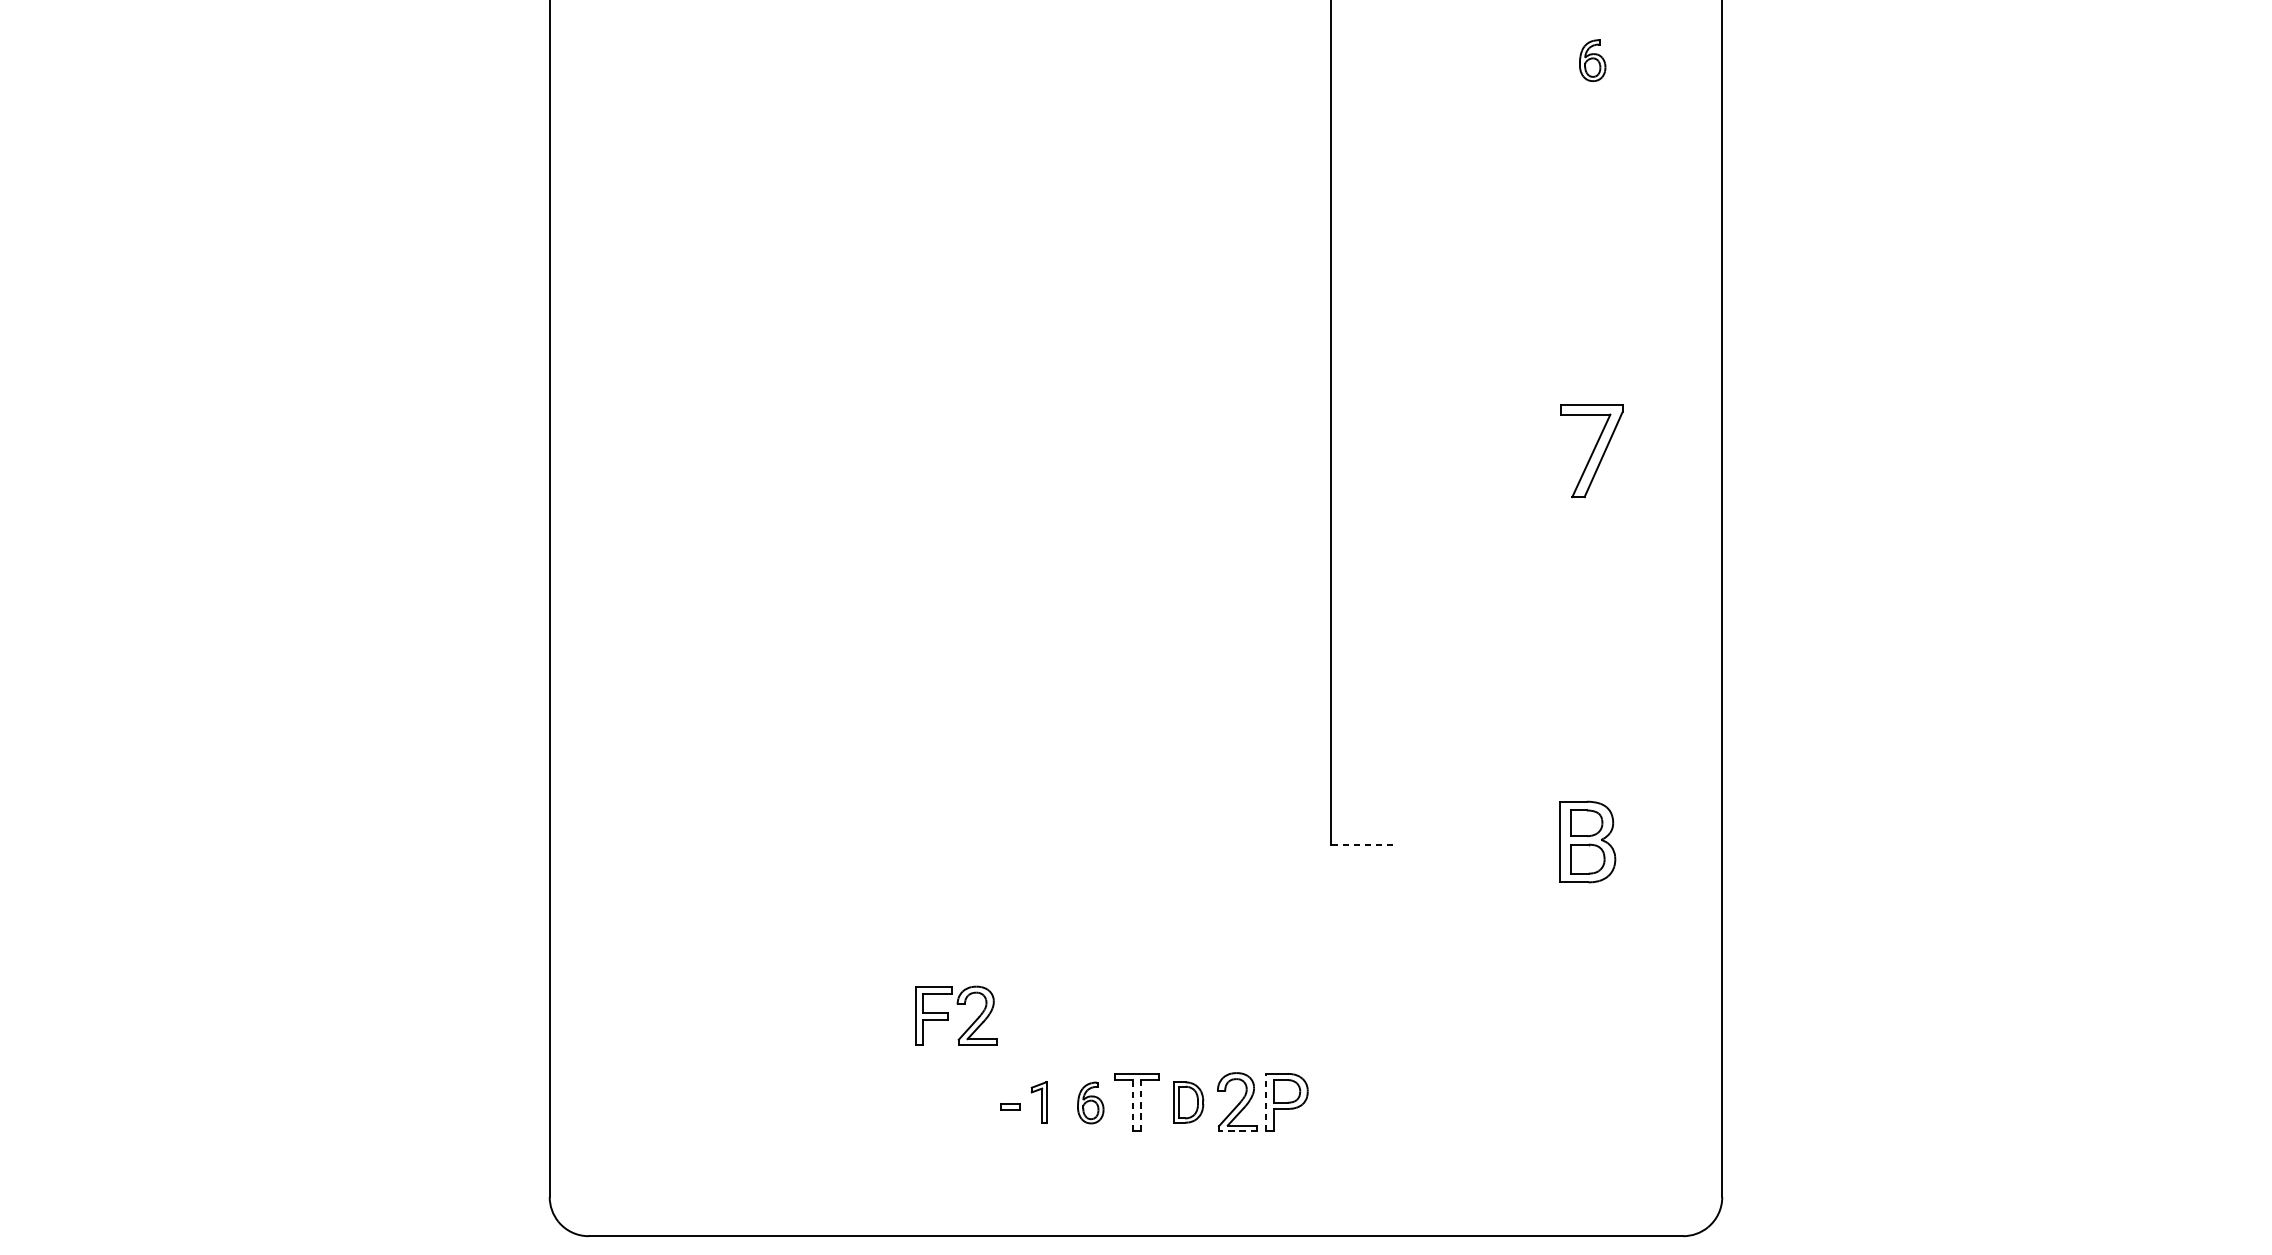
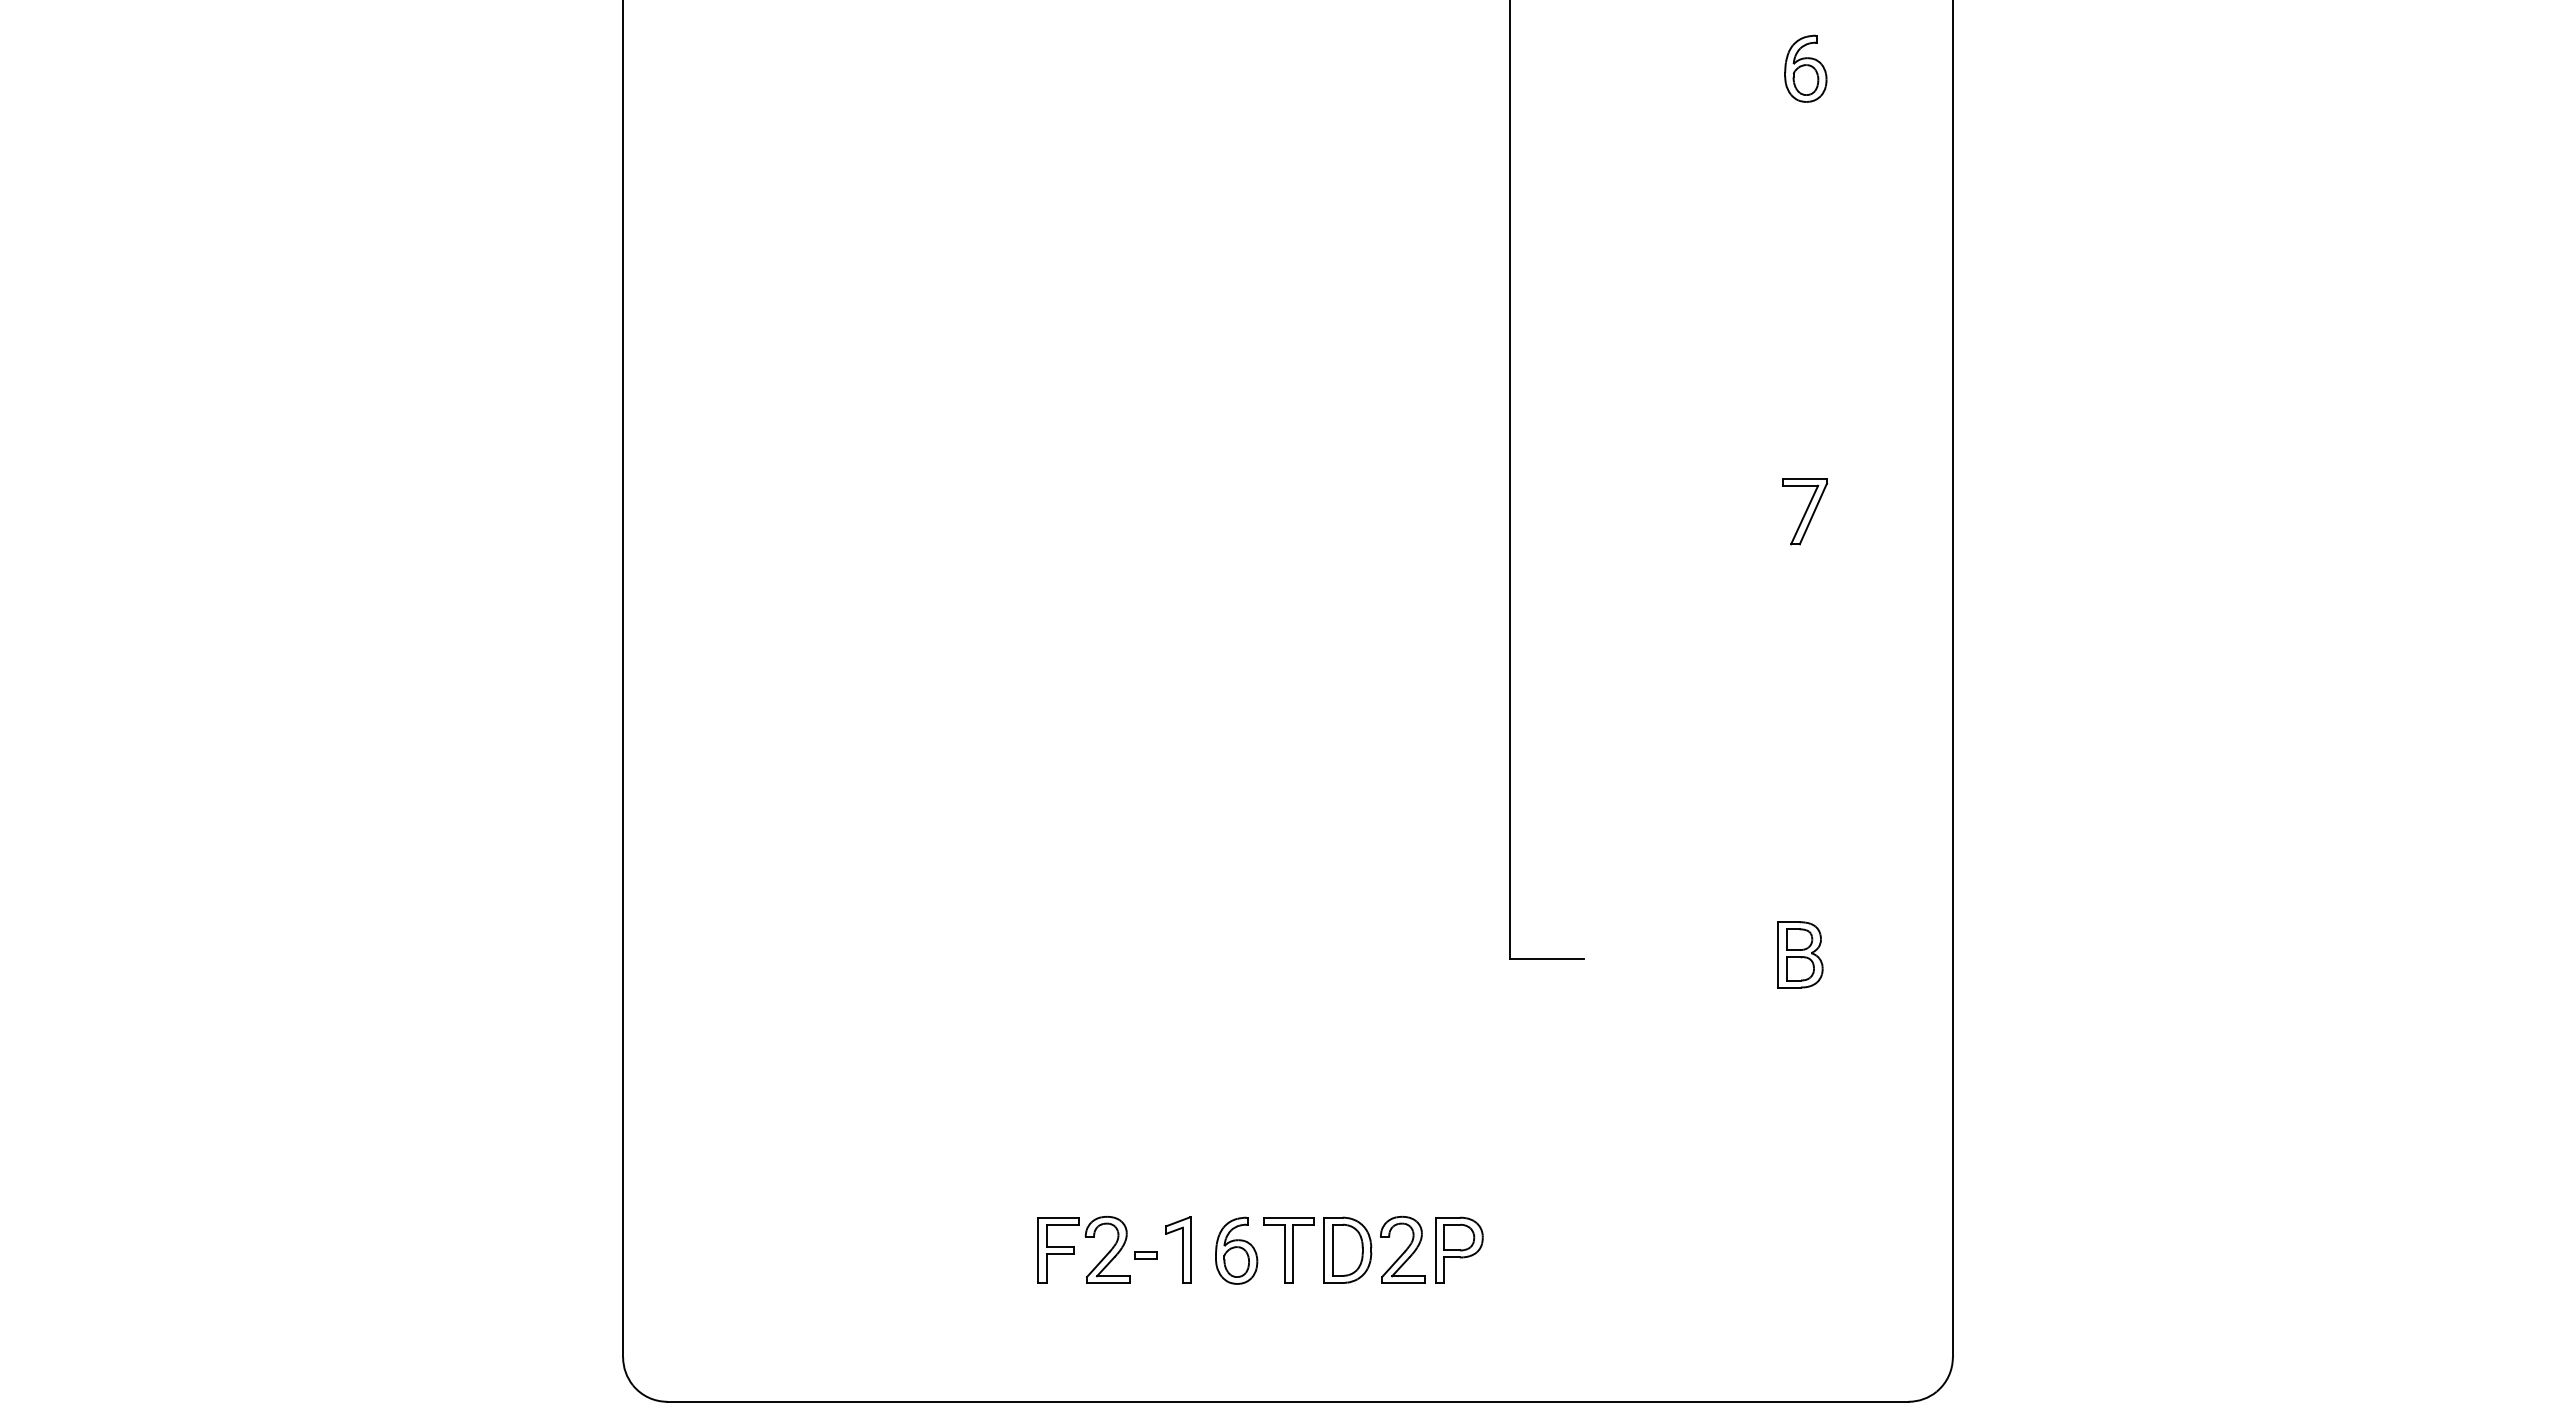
part: (1592, 60) -> (1805, 68), size x1.43
part: (1591, 451) -> (1804, 511), size x0.62
part: (1587, 841) -> (1800, 954), size x0.71
line: (1363, 845) -> (1546, 958), dashed -> solid
part: (947, 1015) -> (1074, 1249), moved
part: (1039, 1101) -> (1178, 1249), size x1.43
part: (1188, 1101) -> (1347, 1249), size x1.43
part: (1090, 1102) -> (1236, 1250), size x1.43
line: (1266, 1102) -> (1435, 1250), dashed -> solid
line: (1132, 1105) -> (1284, 1253), dashed -> solid
line: (1140, 1106) -> (1293, 1254), dashed -> solid
line: (1237, 1131) -> (1403, 1283), dashed -> solid

